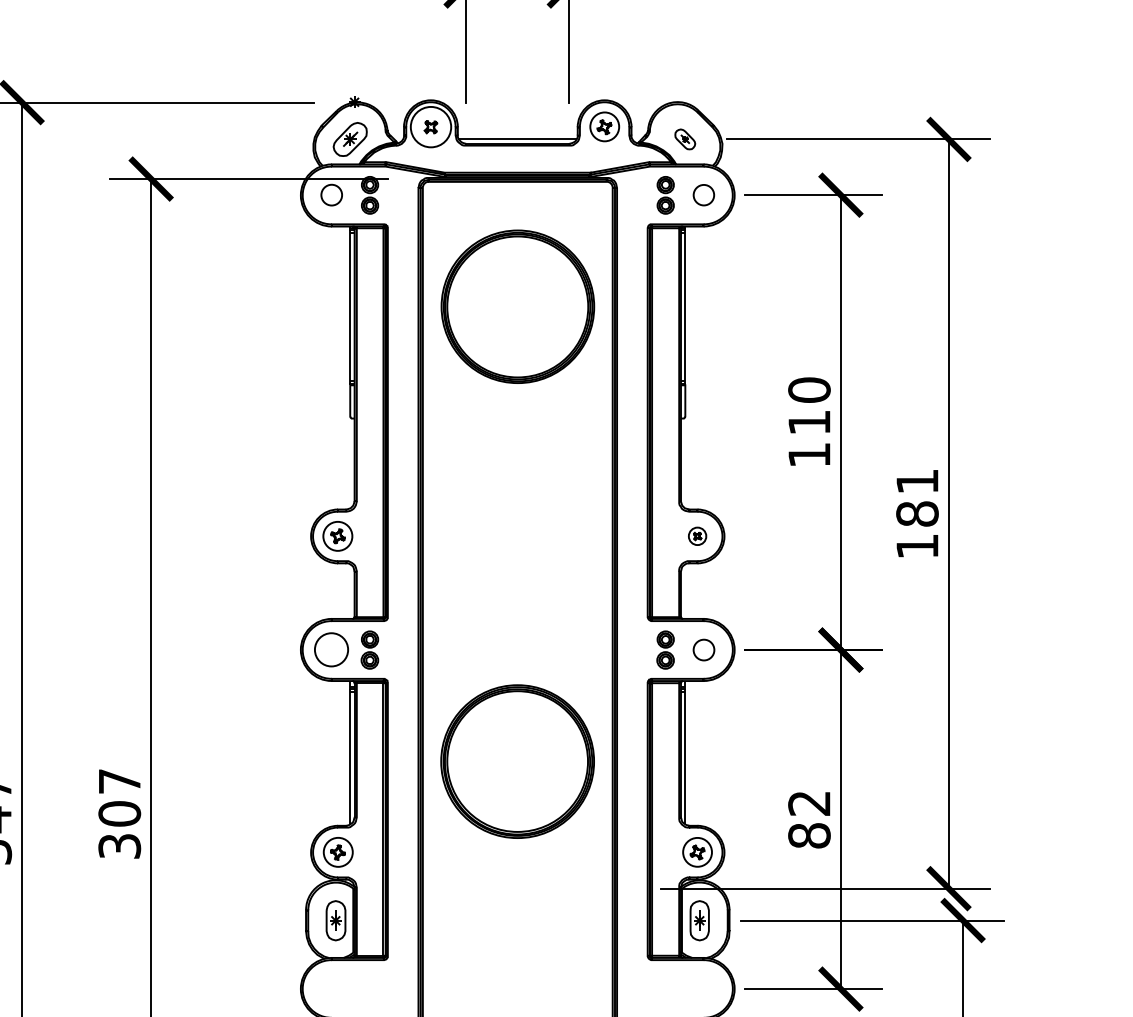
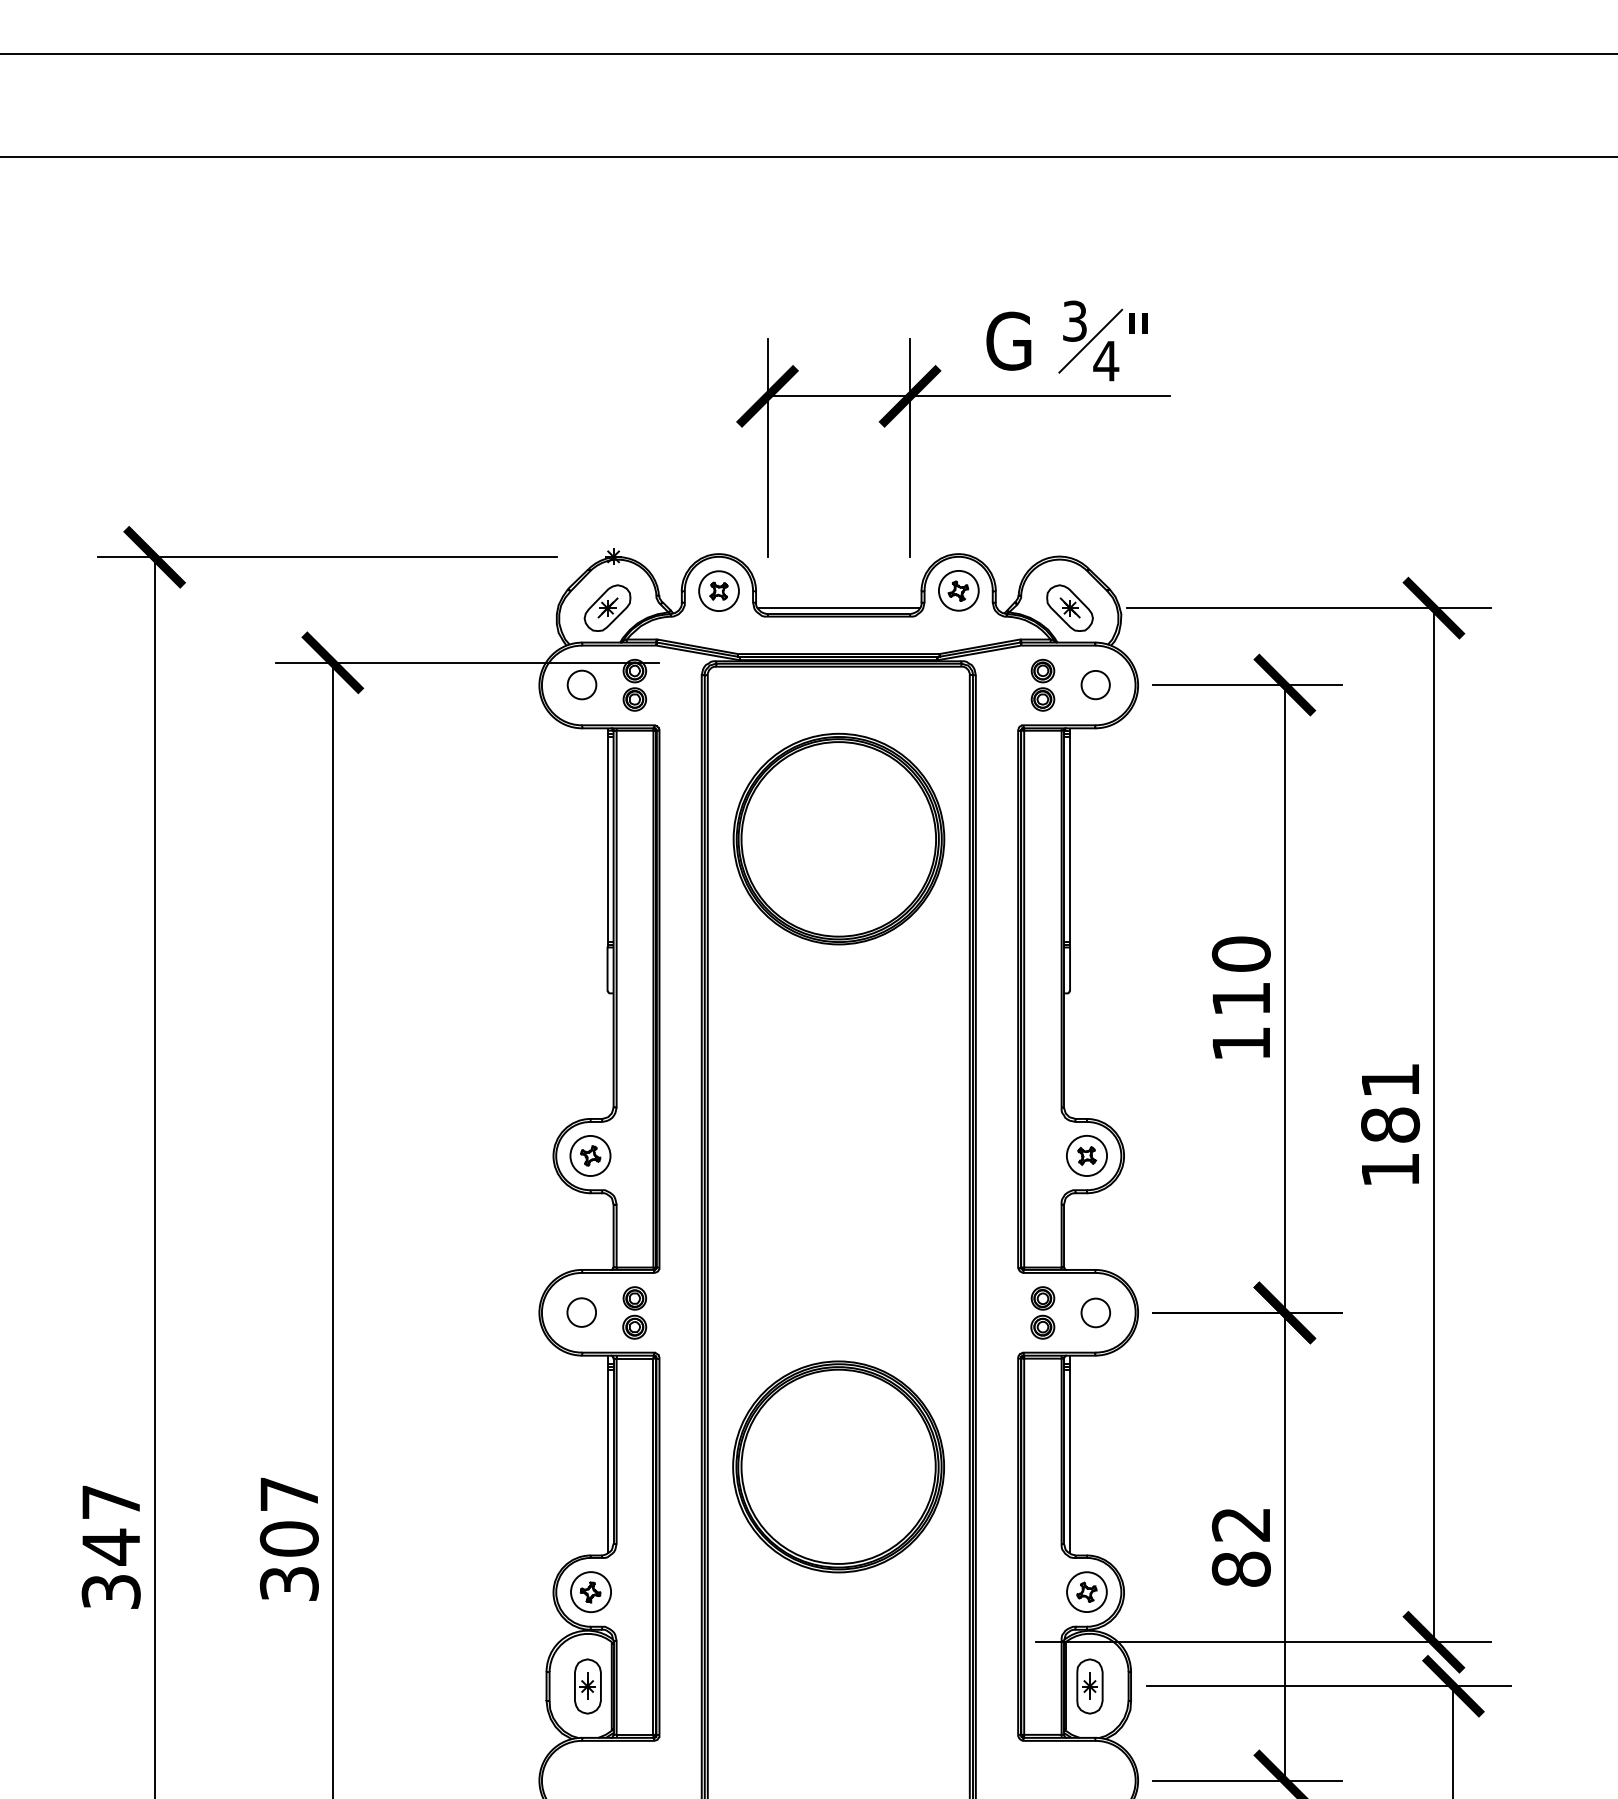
circle: (430, 127) -> (718, 591), size x0.71
part: (684, 138) -> (1069, 607), size x1.67
part: (697, 536) -> (1086, 1155), size x1.67
circle: (331, 649) -> (581, 1312), size x0.62

